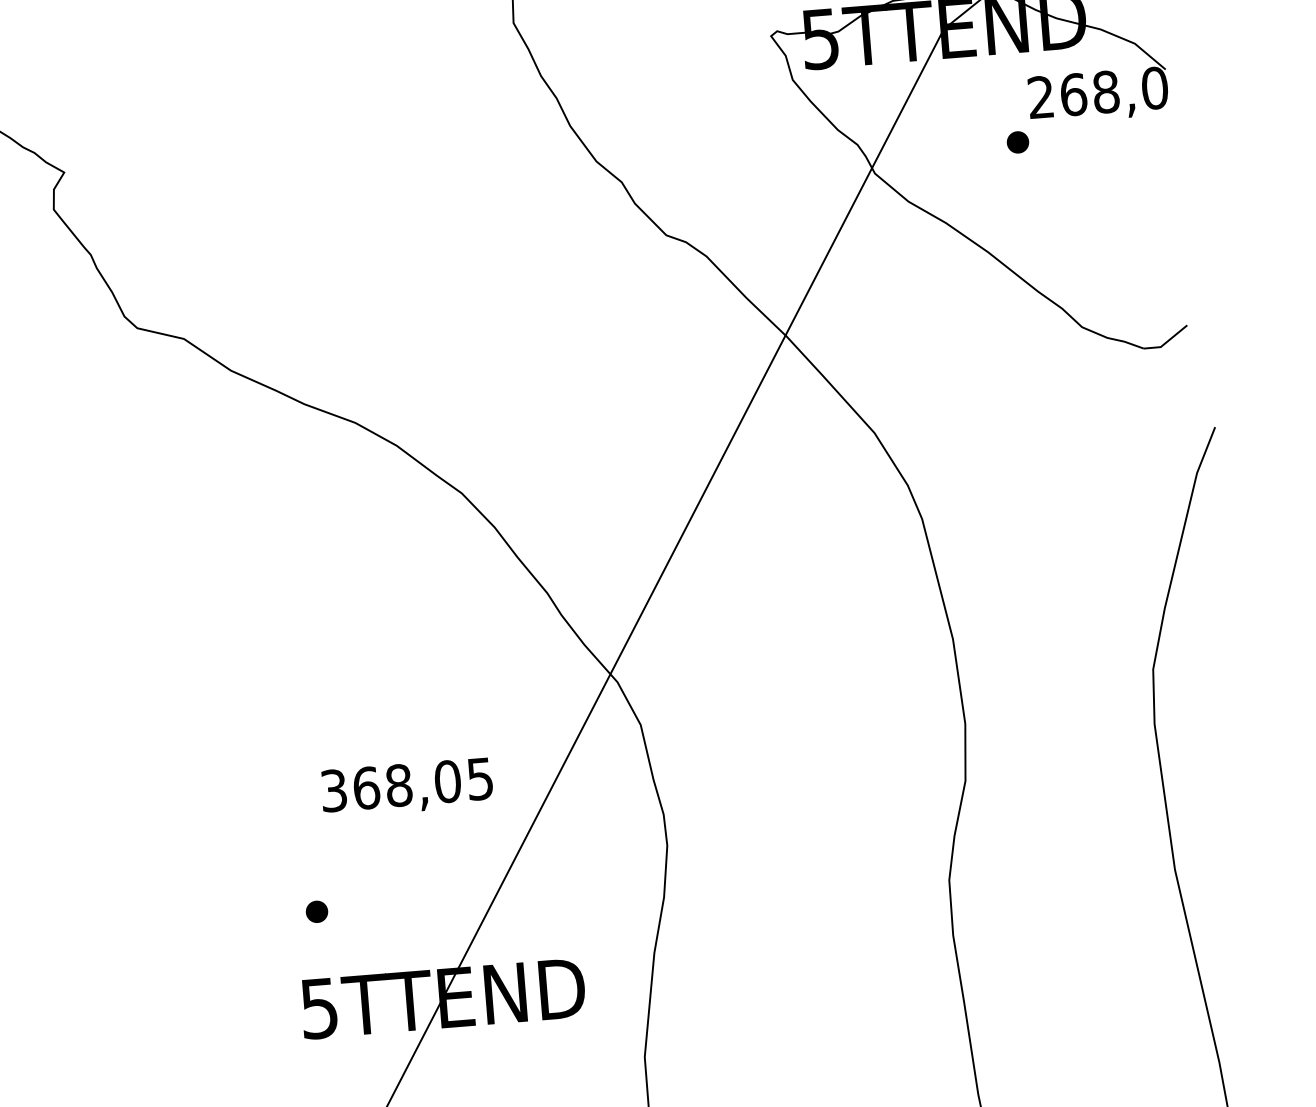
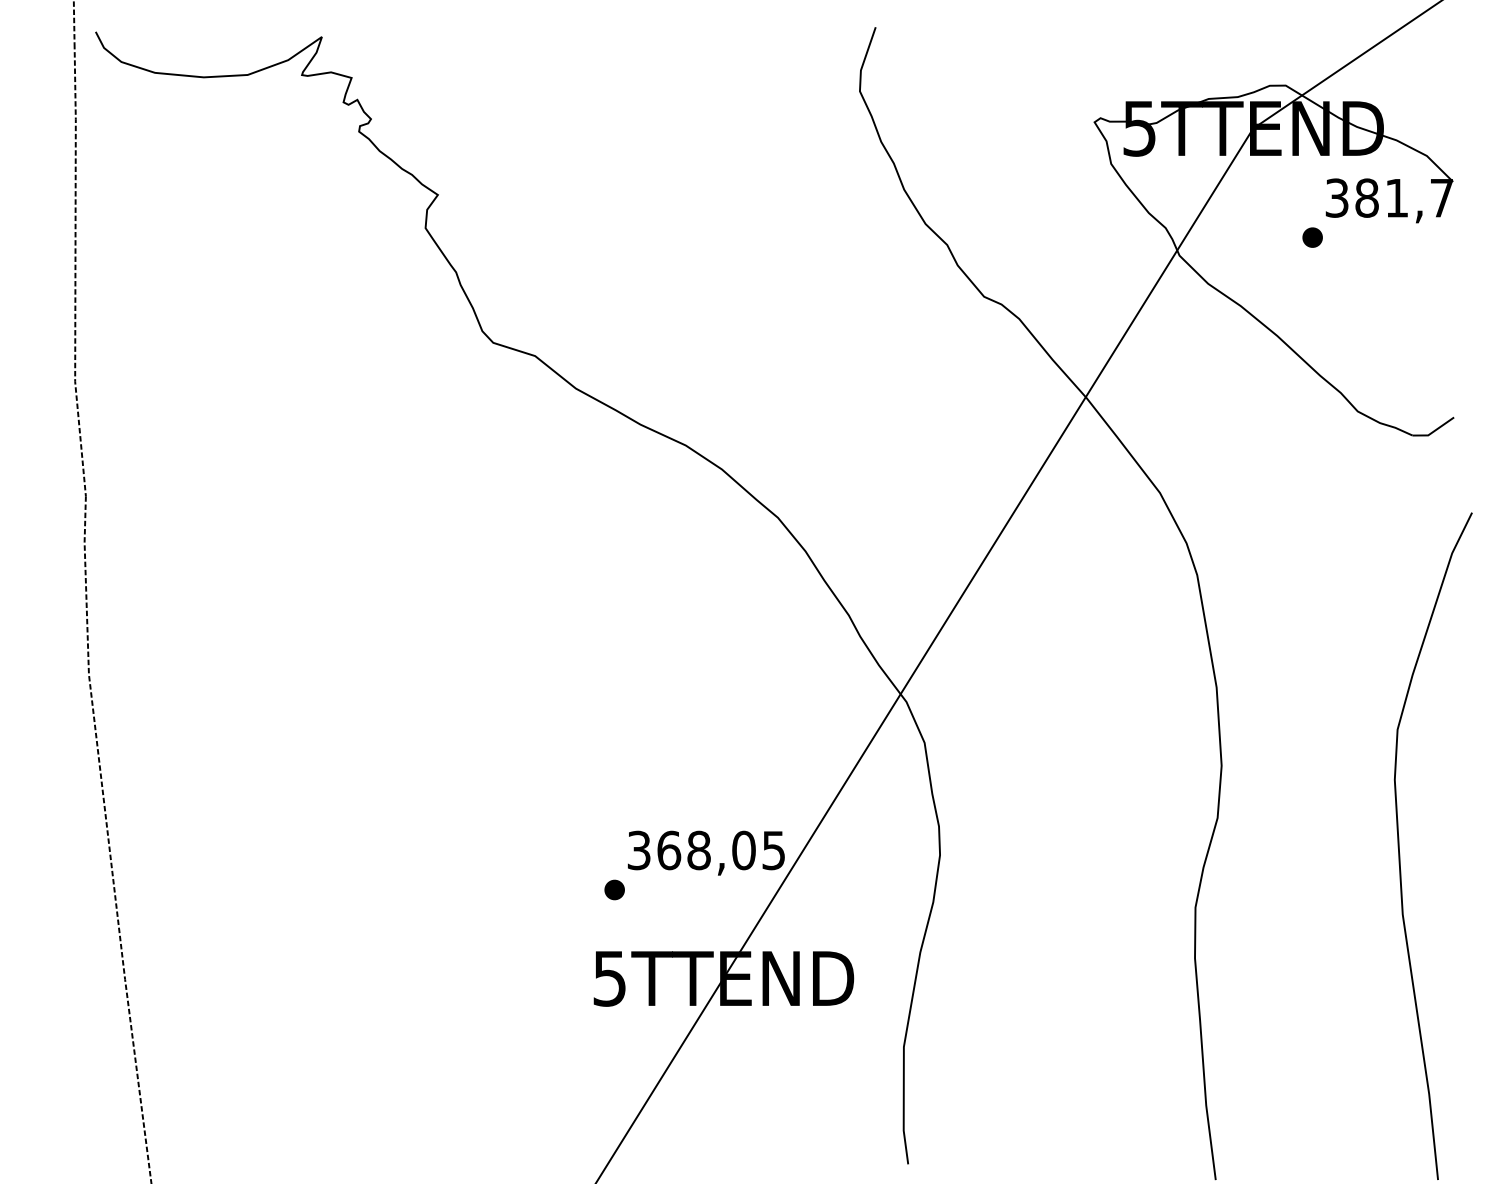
text: (1097, 92) -> (1389, 197), 268,0 -> 381,7
text: (407, 787) -> (706, 852), moved

